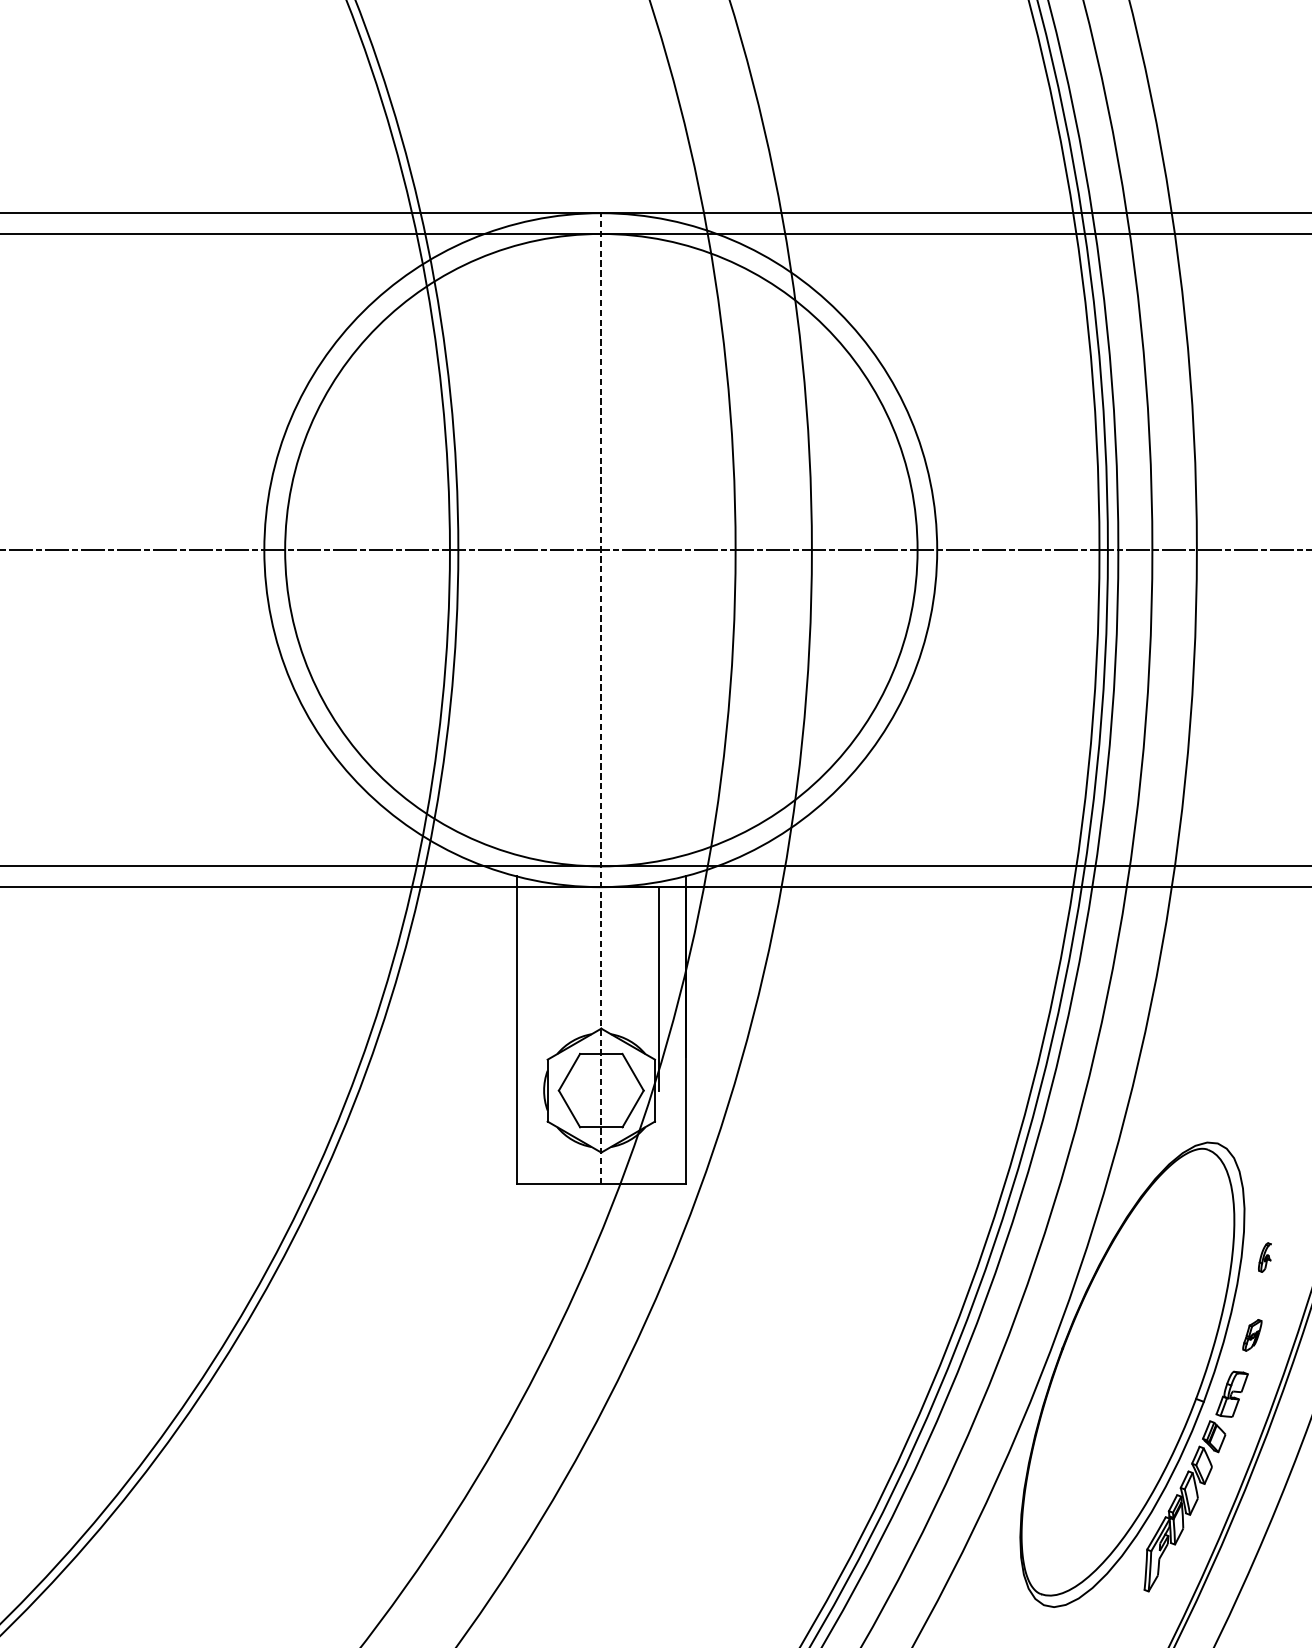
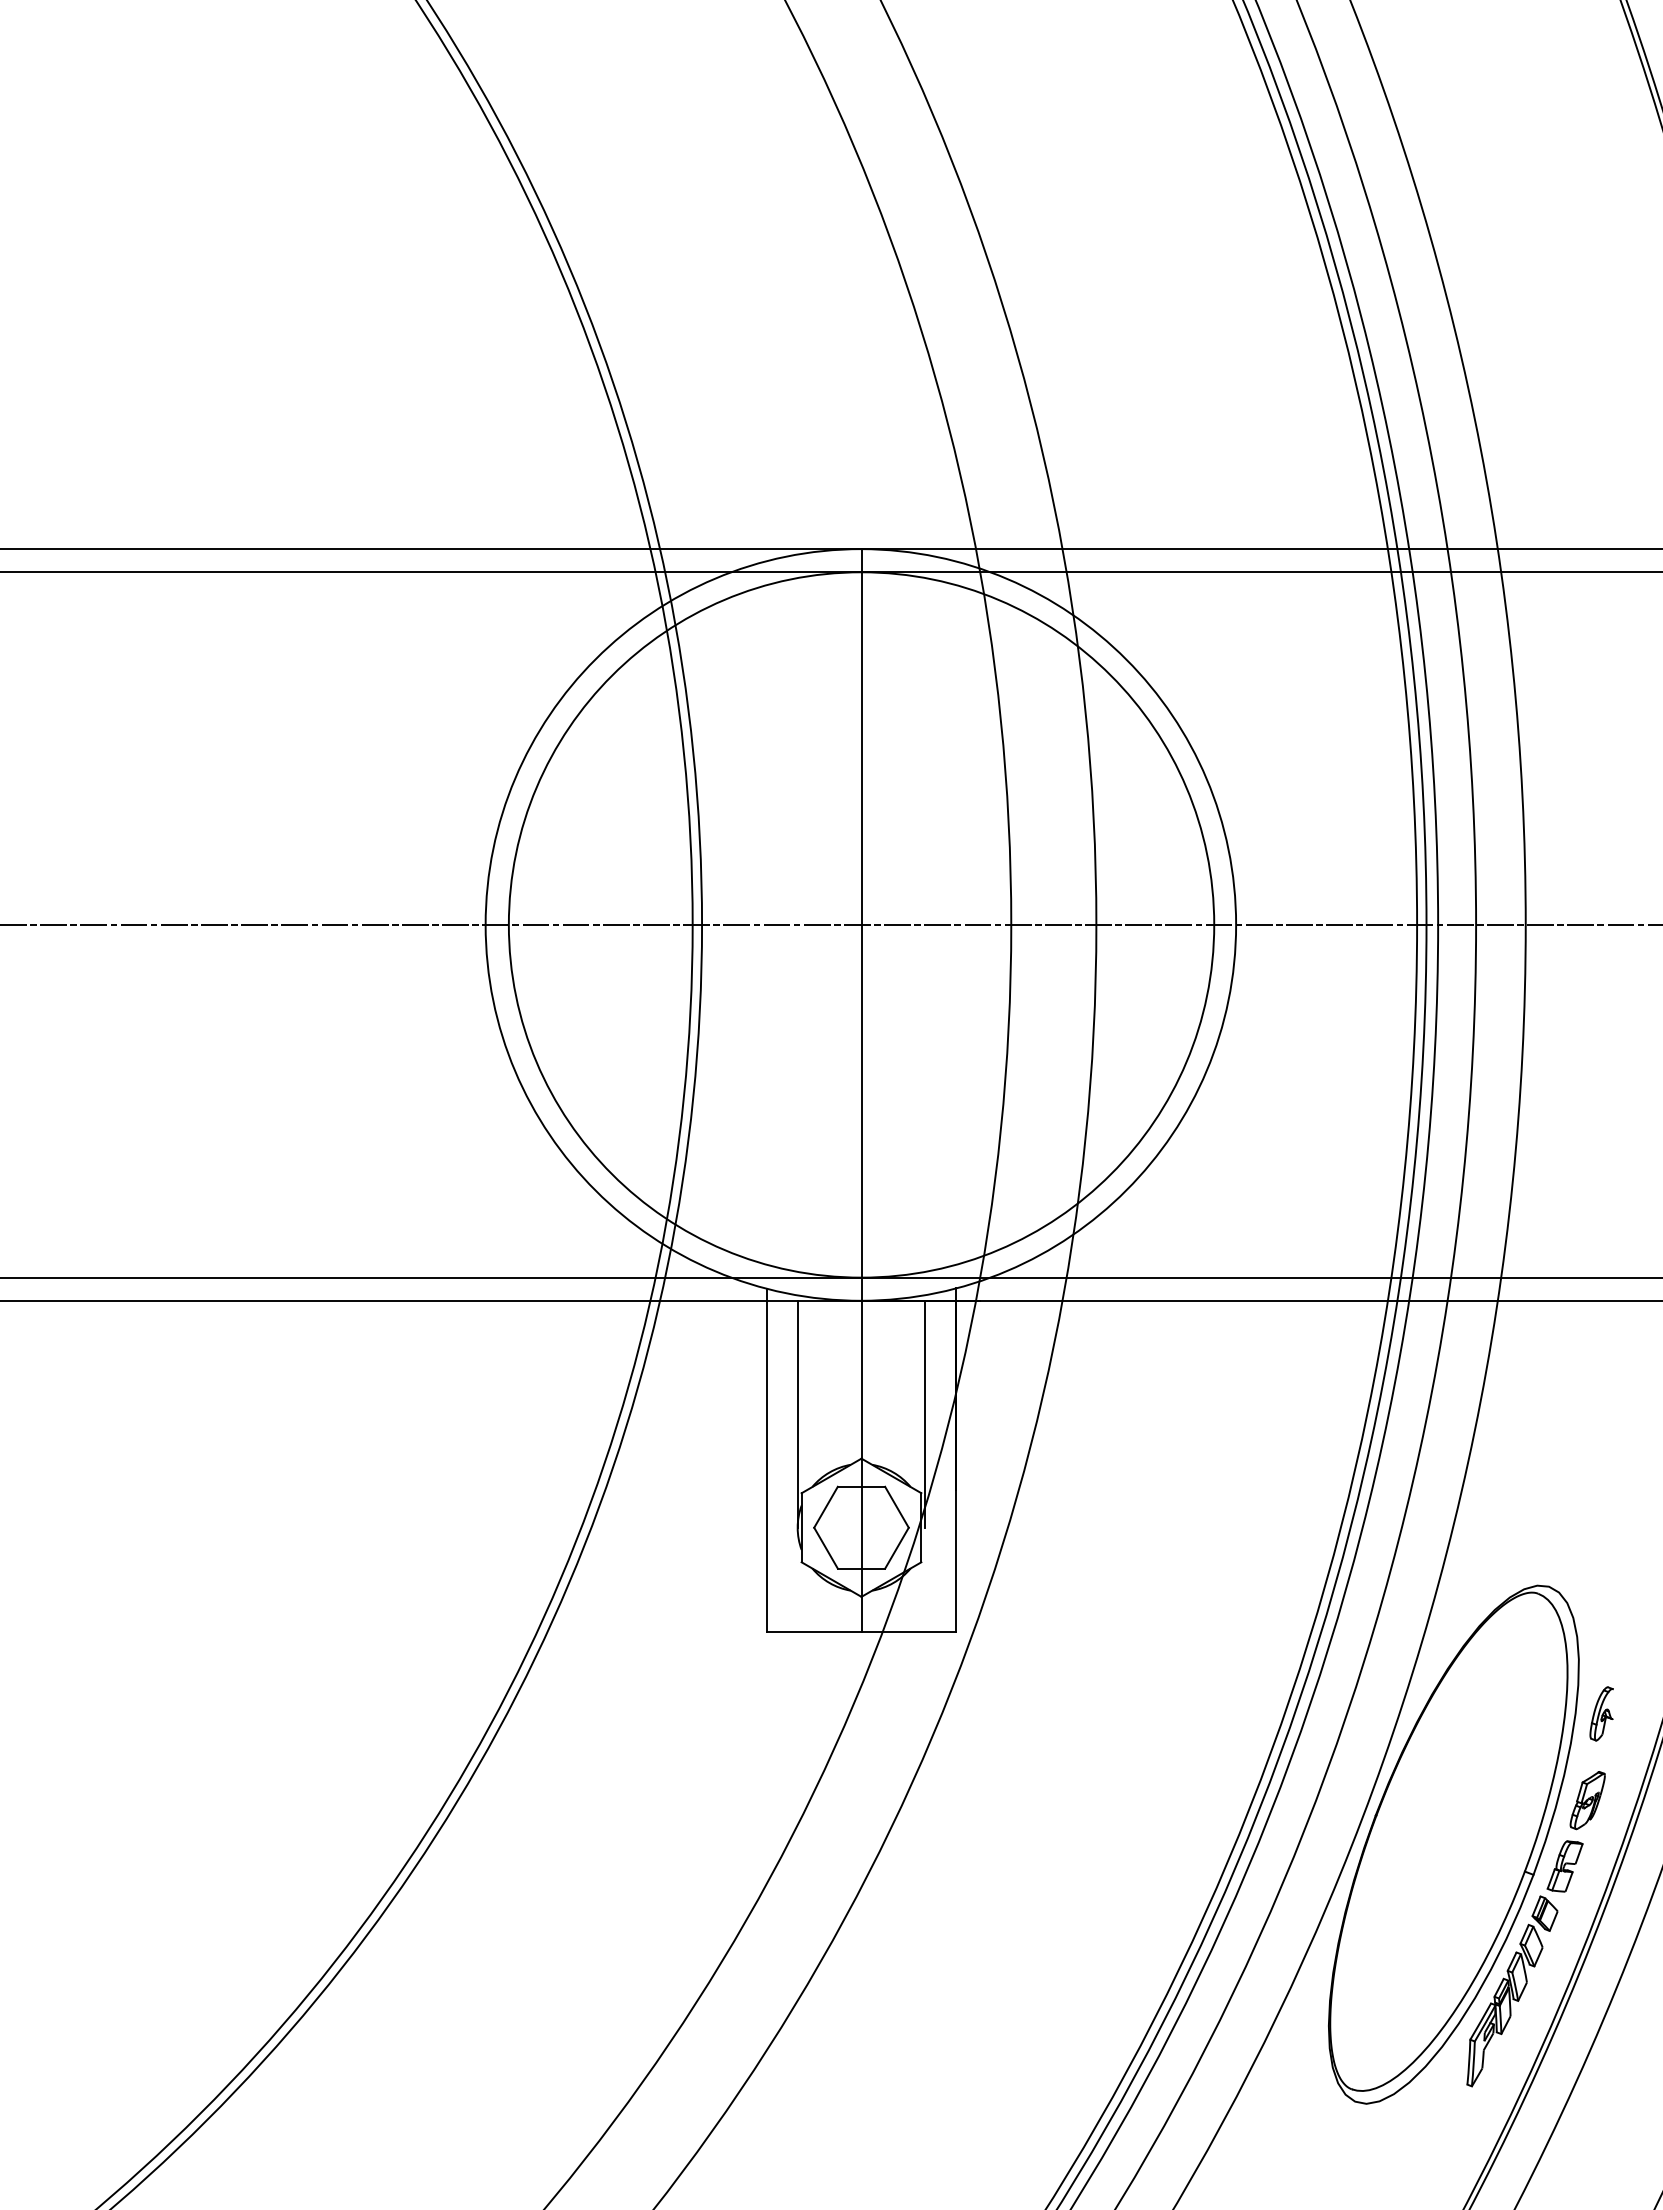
line: (601, 697) -> (861, 1089), dashed -> solid
line: (543, 988) -> (797, 1413), added
part: (1264, 1257) -> (1601, 1713), size x1.67
part: (1252, 1335) -> (1587, 1800), size x1.67

